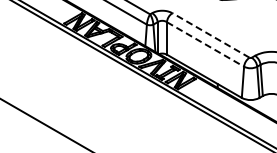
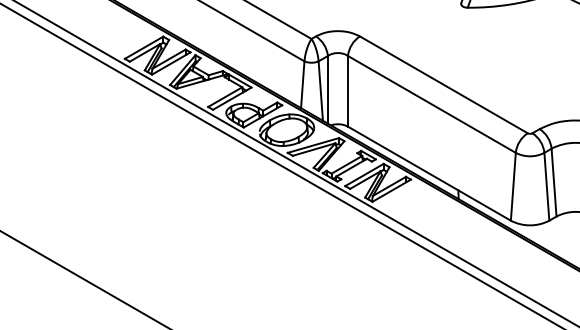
line: (211, 35) -> (444, 84), dashed -> solid
line: (205, 44) -> (431, 104), dashed -> solid

